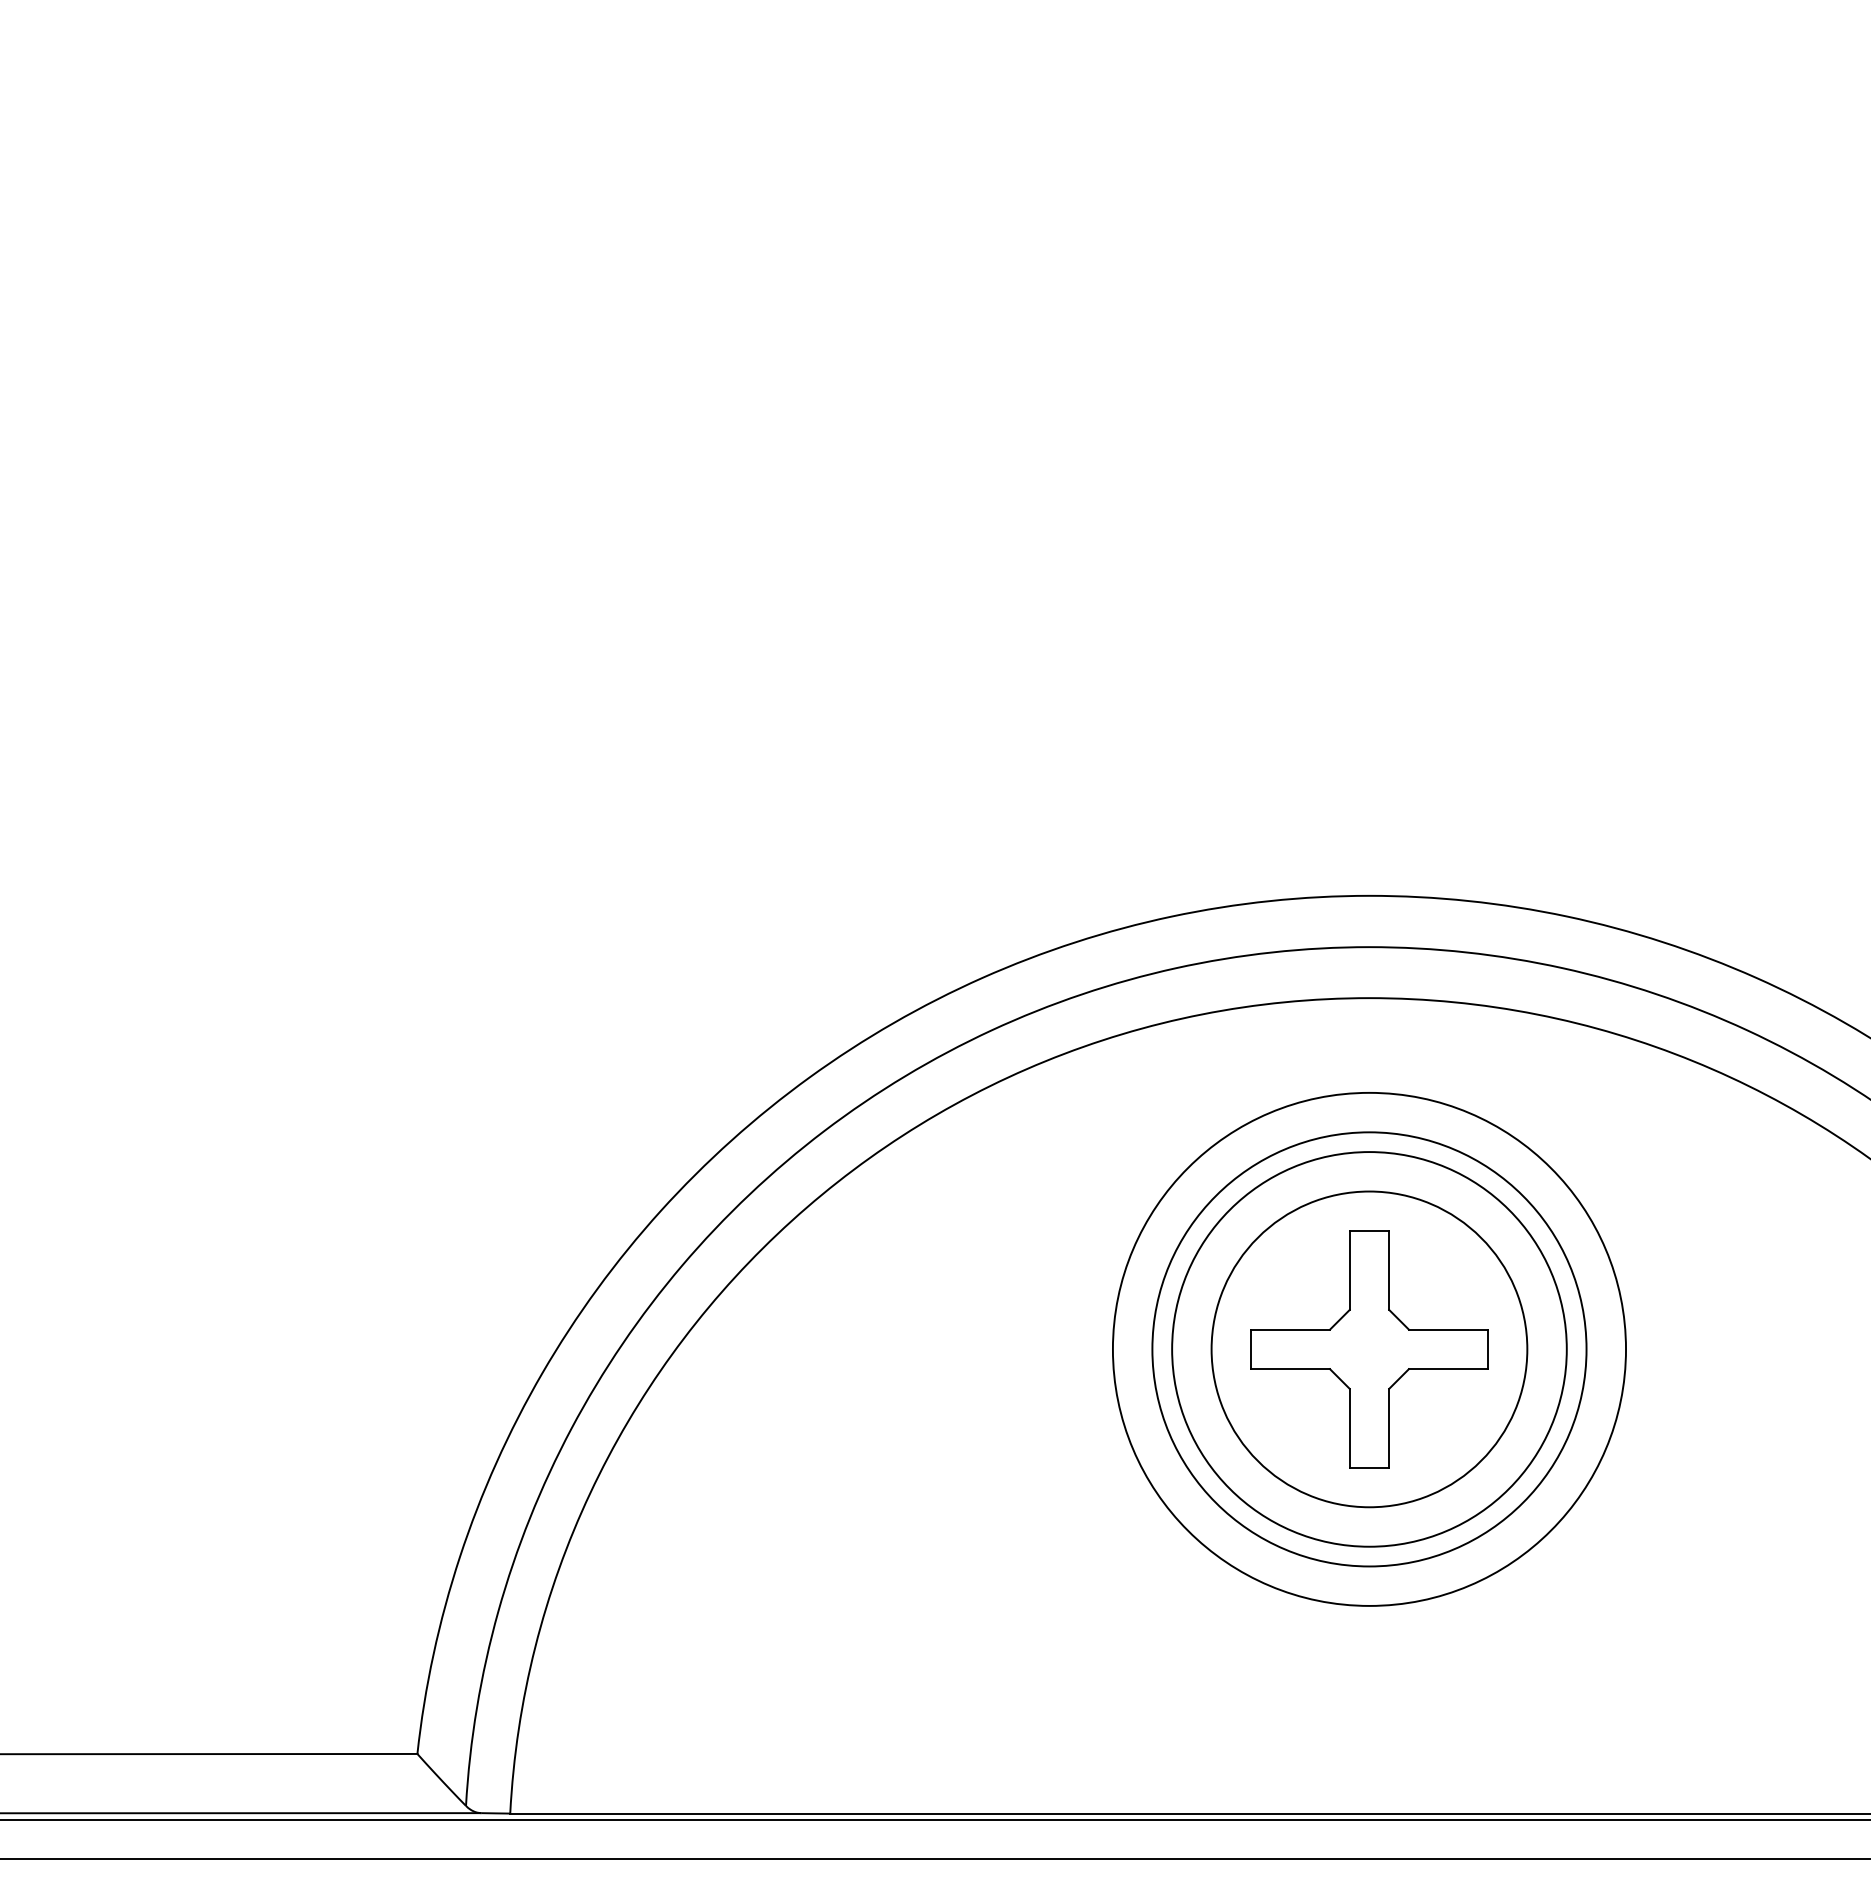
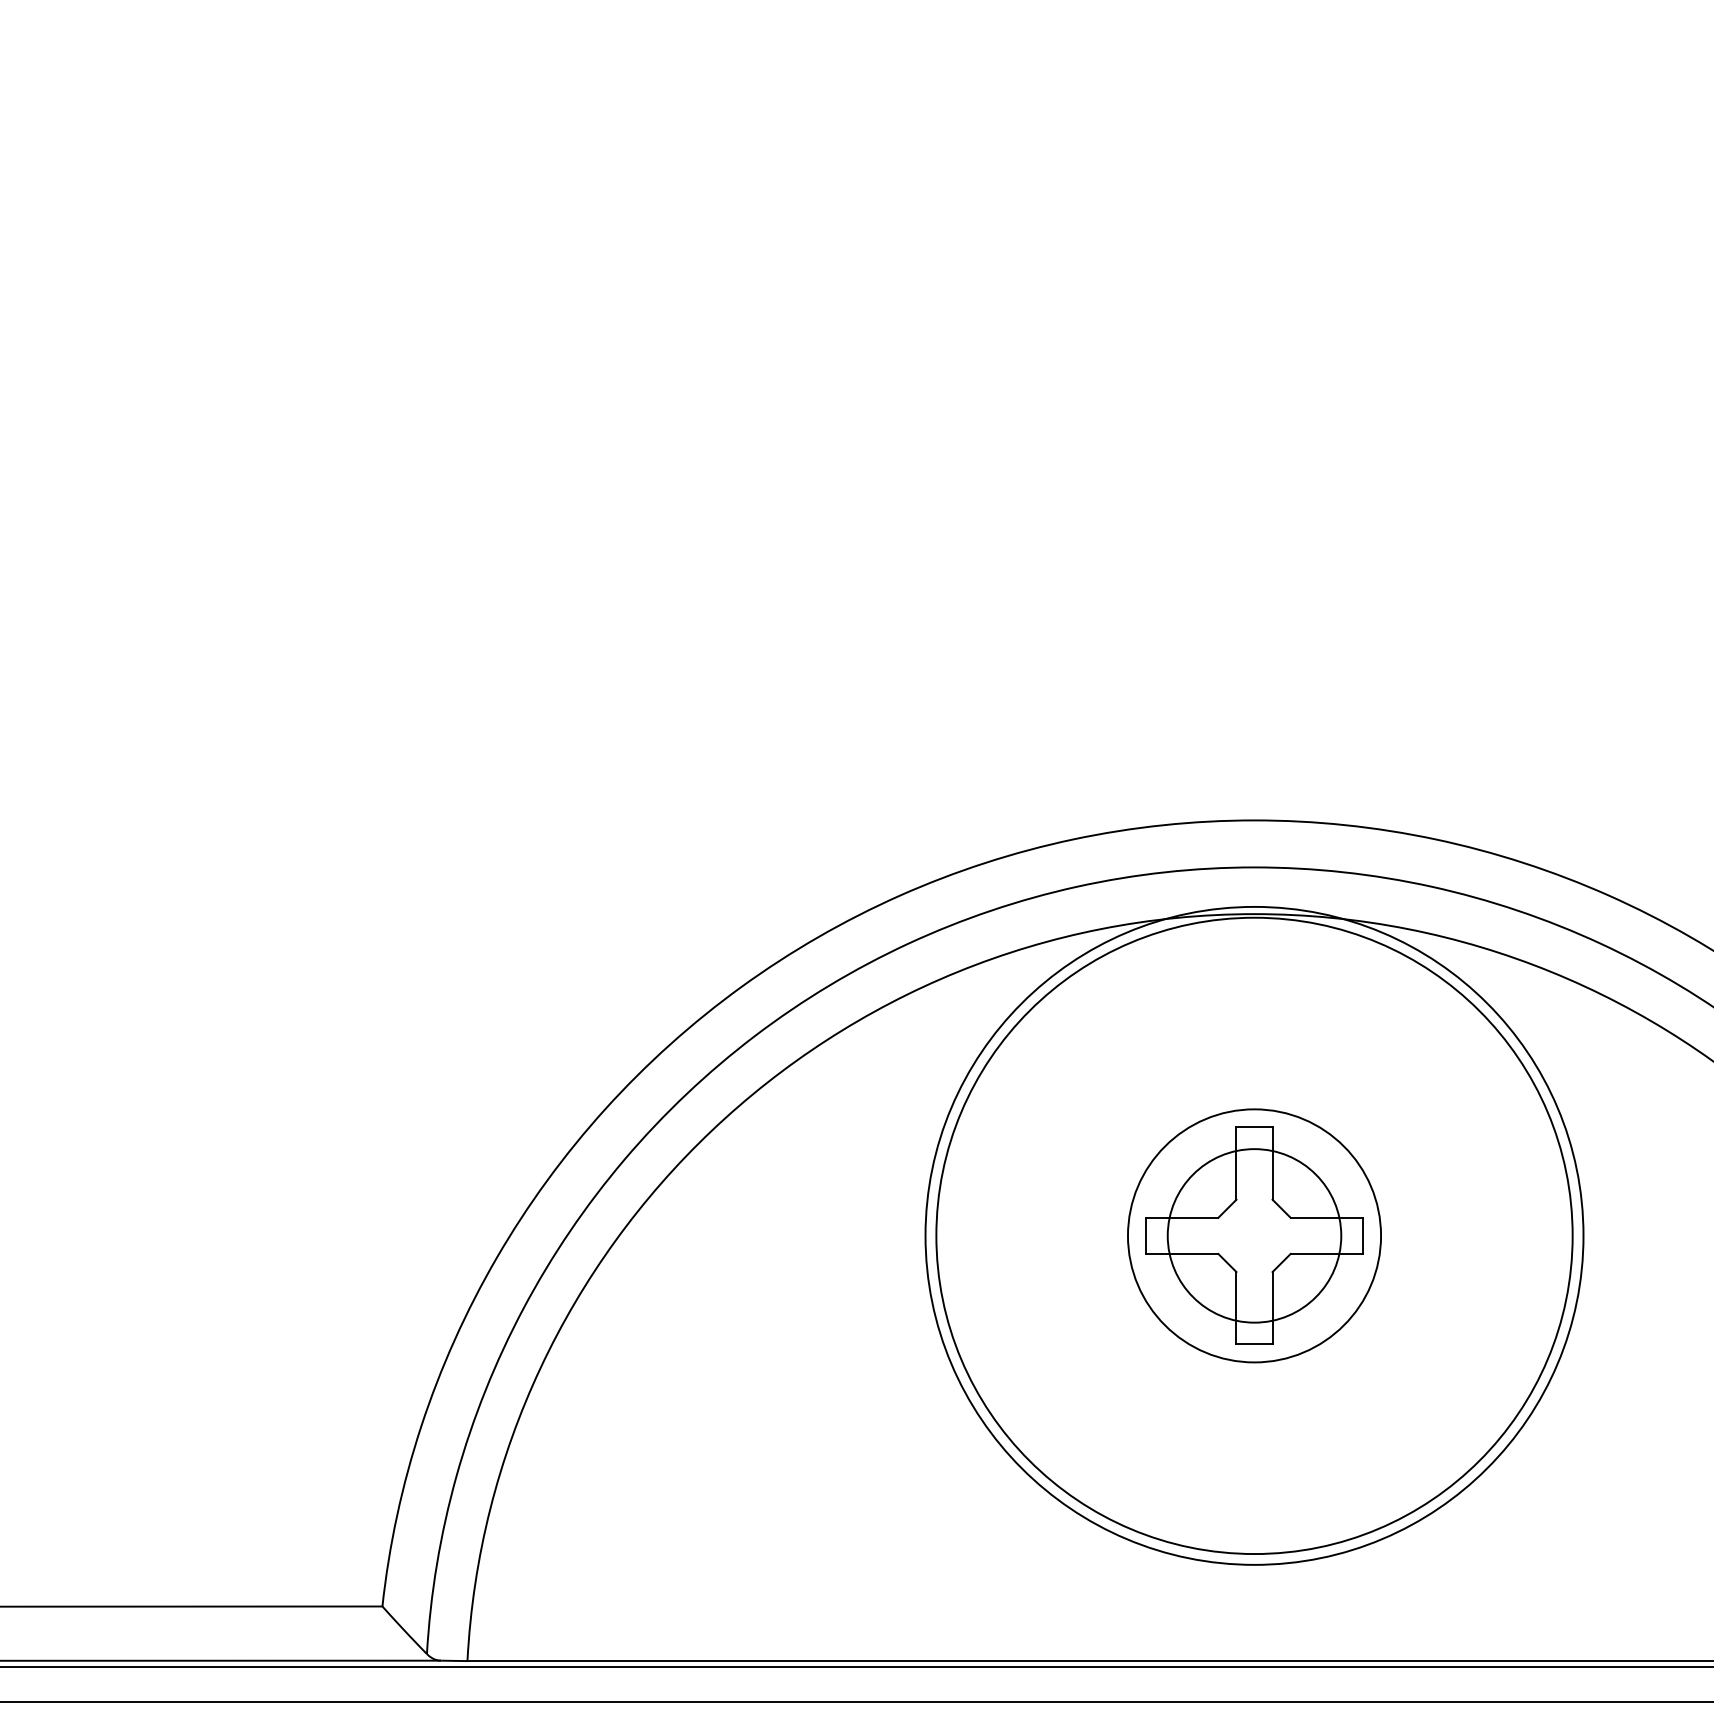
circle: (1369, 1348) -> (1254, 1235), size x1.4
circle: (1369, 1349) -> (1254, 1235), size x0.6
circle: (1369, 1349) -> (1254, 1235), size x0.7
circle: (1369, 1349) -> (1254, 1235), size x1.6

